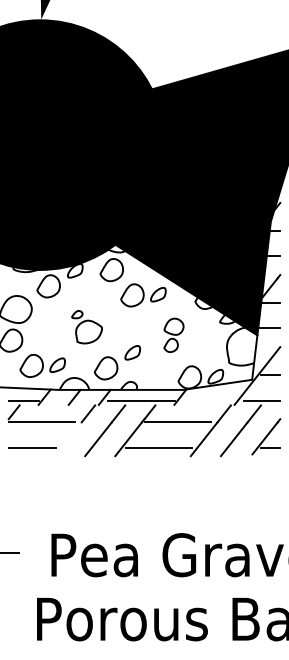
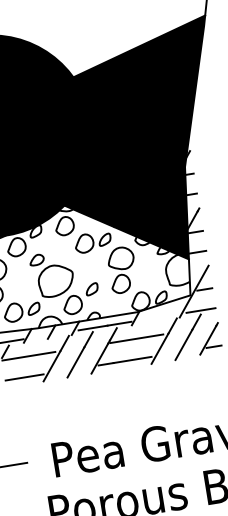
part: (86, 327) -> (52, 275), size x1.67
part: (173, 335) -> (122, 270), size x1.67
line: (68, 439) -> (52, 366), added

